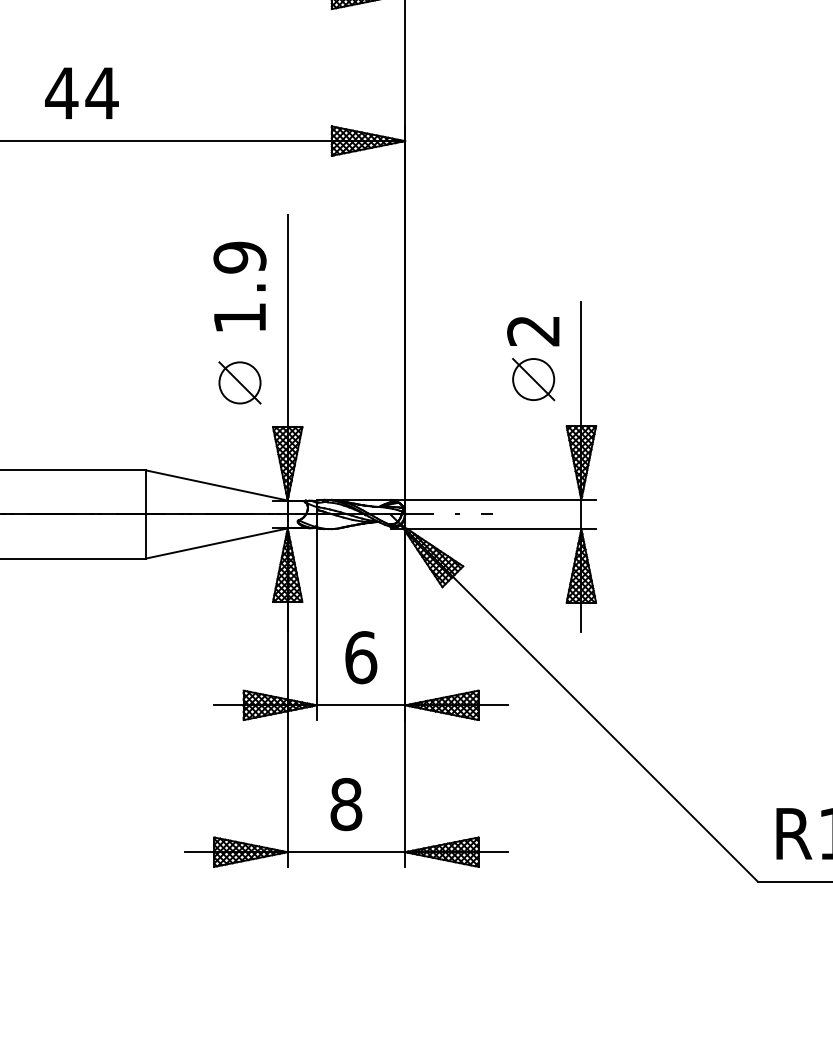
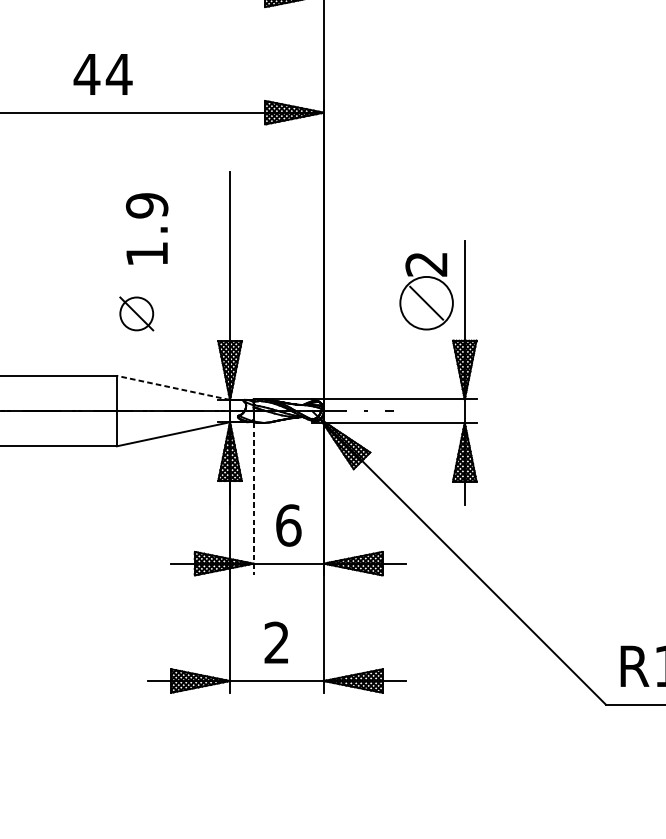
text: (81, 92) -> (102, 73), moved
text: (239, 286) -> (146, 228), moved
circle: (533, 379) -> (426, 303), size x1.6
part: (239, 382) -> (136, 313), moved
line: (216, 485) -> (173, 387), solid -> dashed
line: (317, 625) -> (253, 499), solid -> dashed
text: (346, 804) -> (277, 642), 8 -> 2

